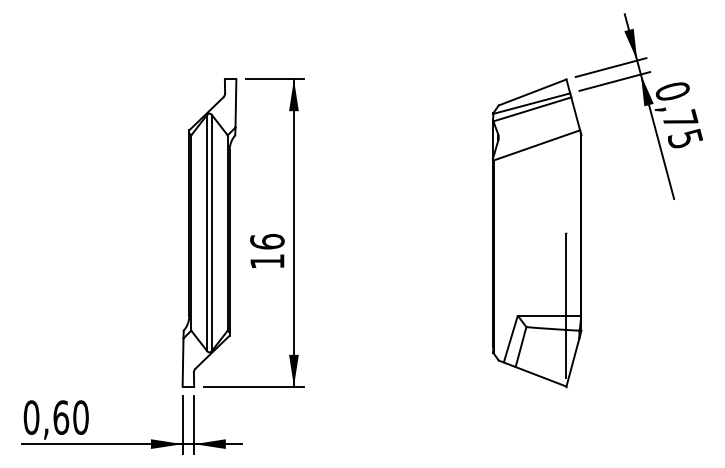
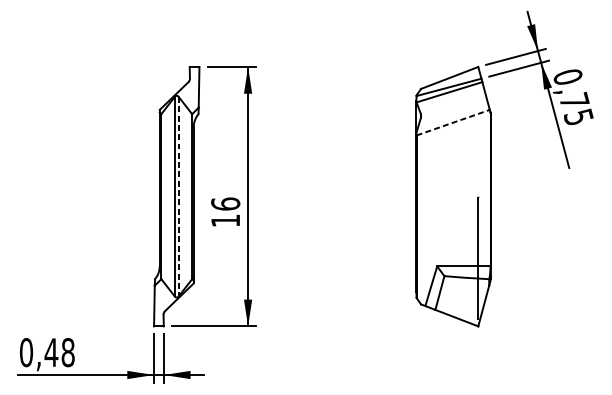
line: (536, 145) -> (452, 122), solid -> dashed
line: (212, 233) -> (179, 197), solid -> dashed
text: (70, 417) -> (59, 352), 0,60 -> 0,48

